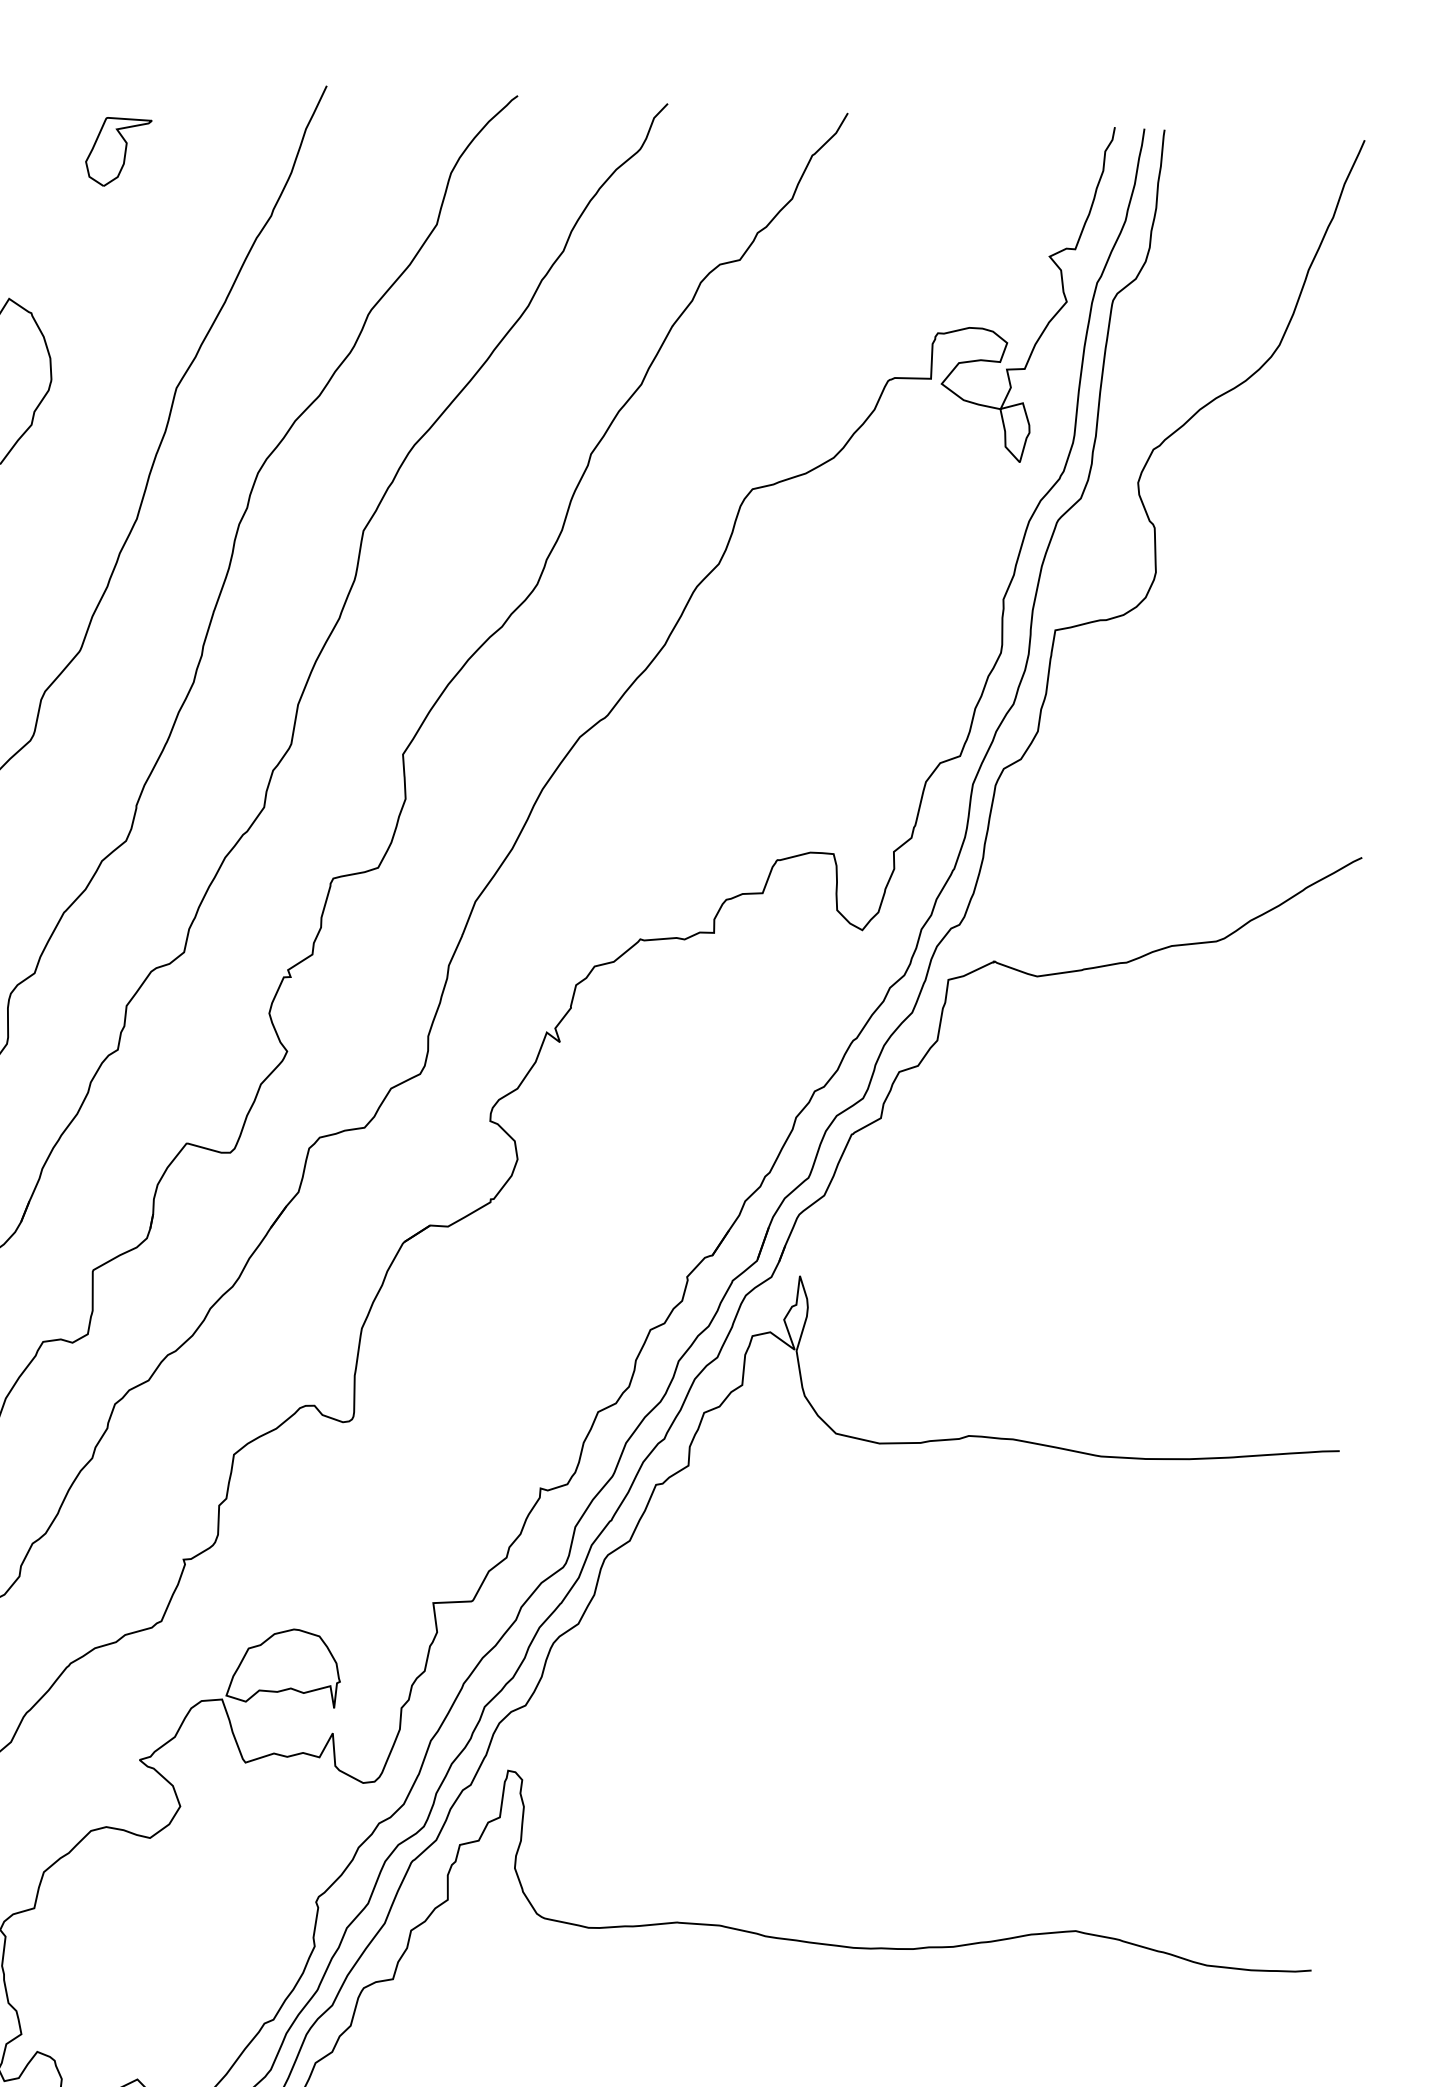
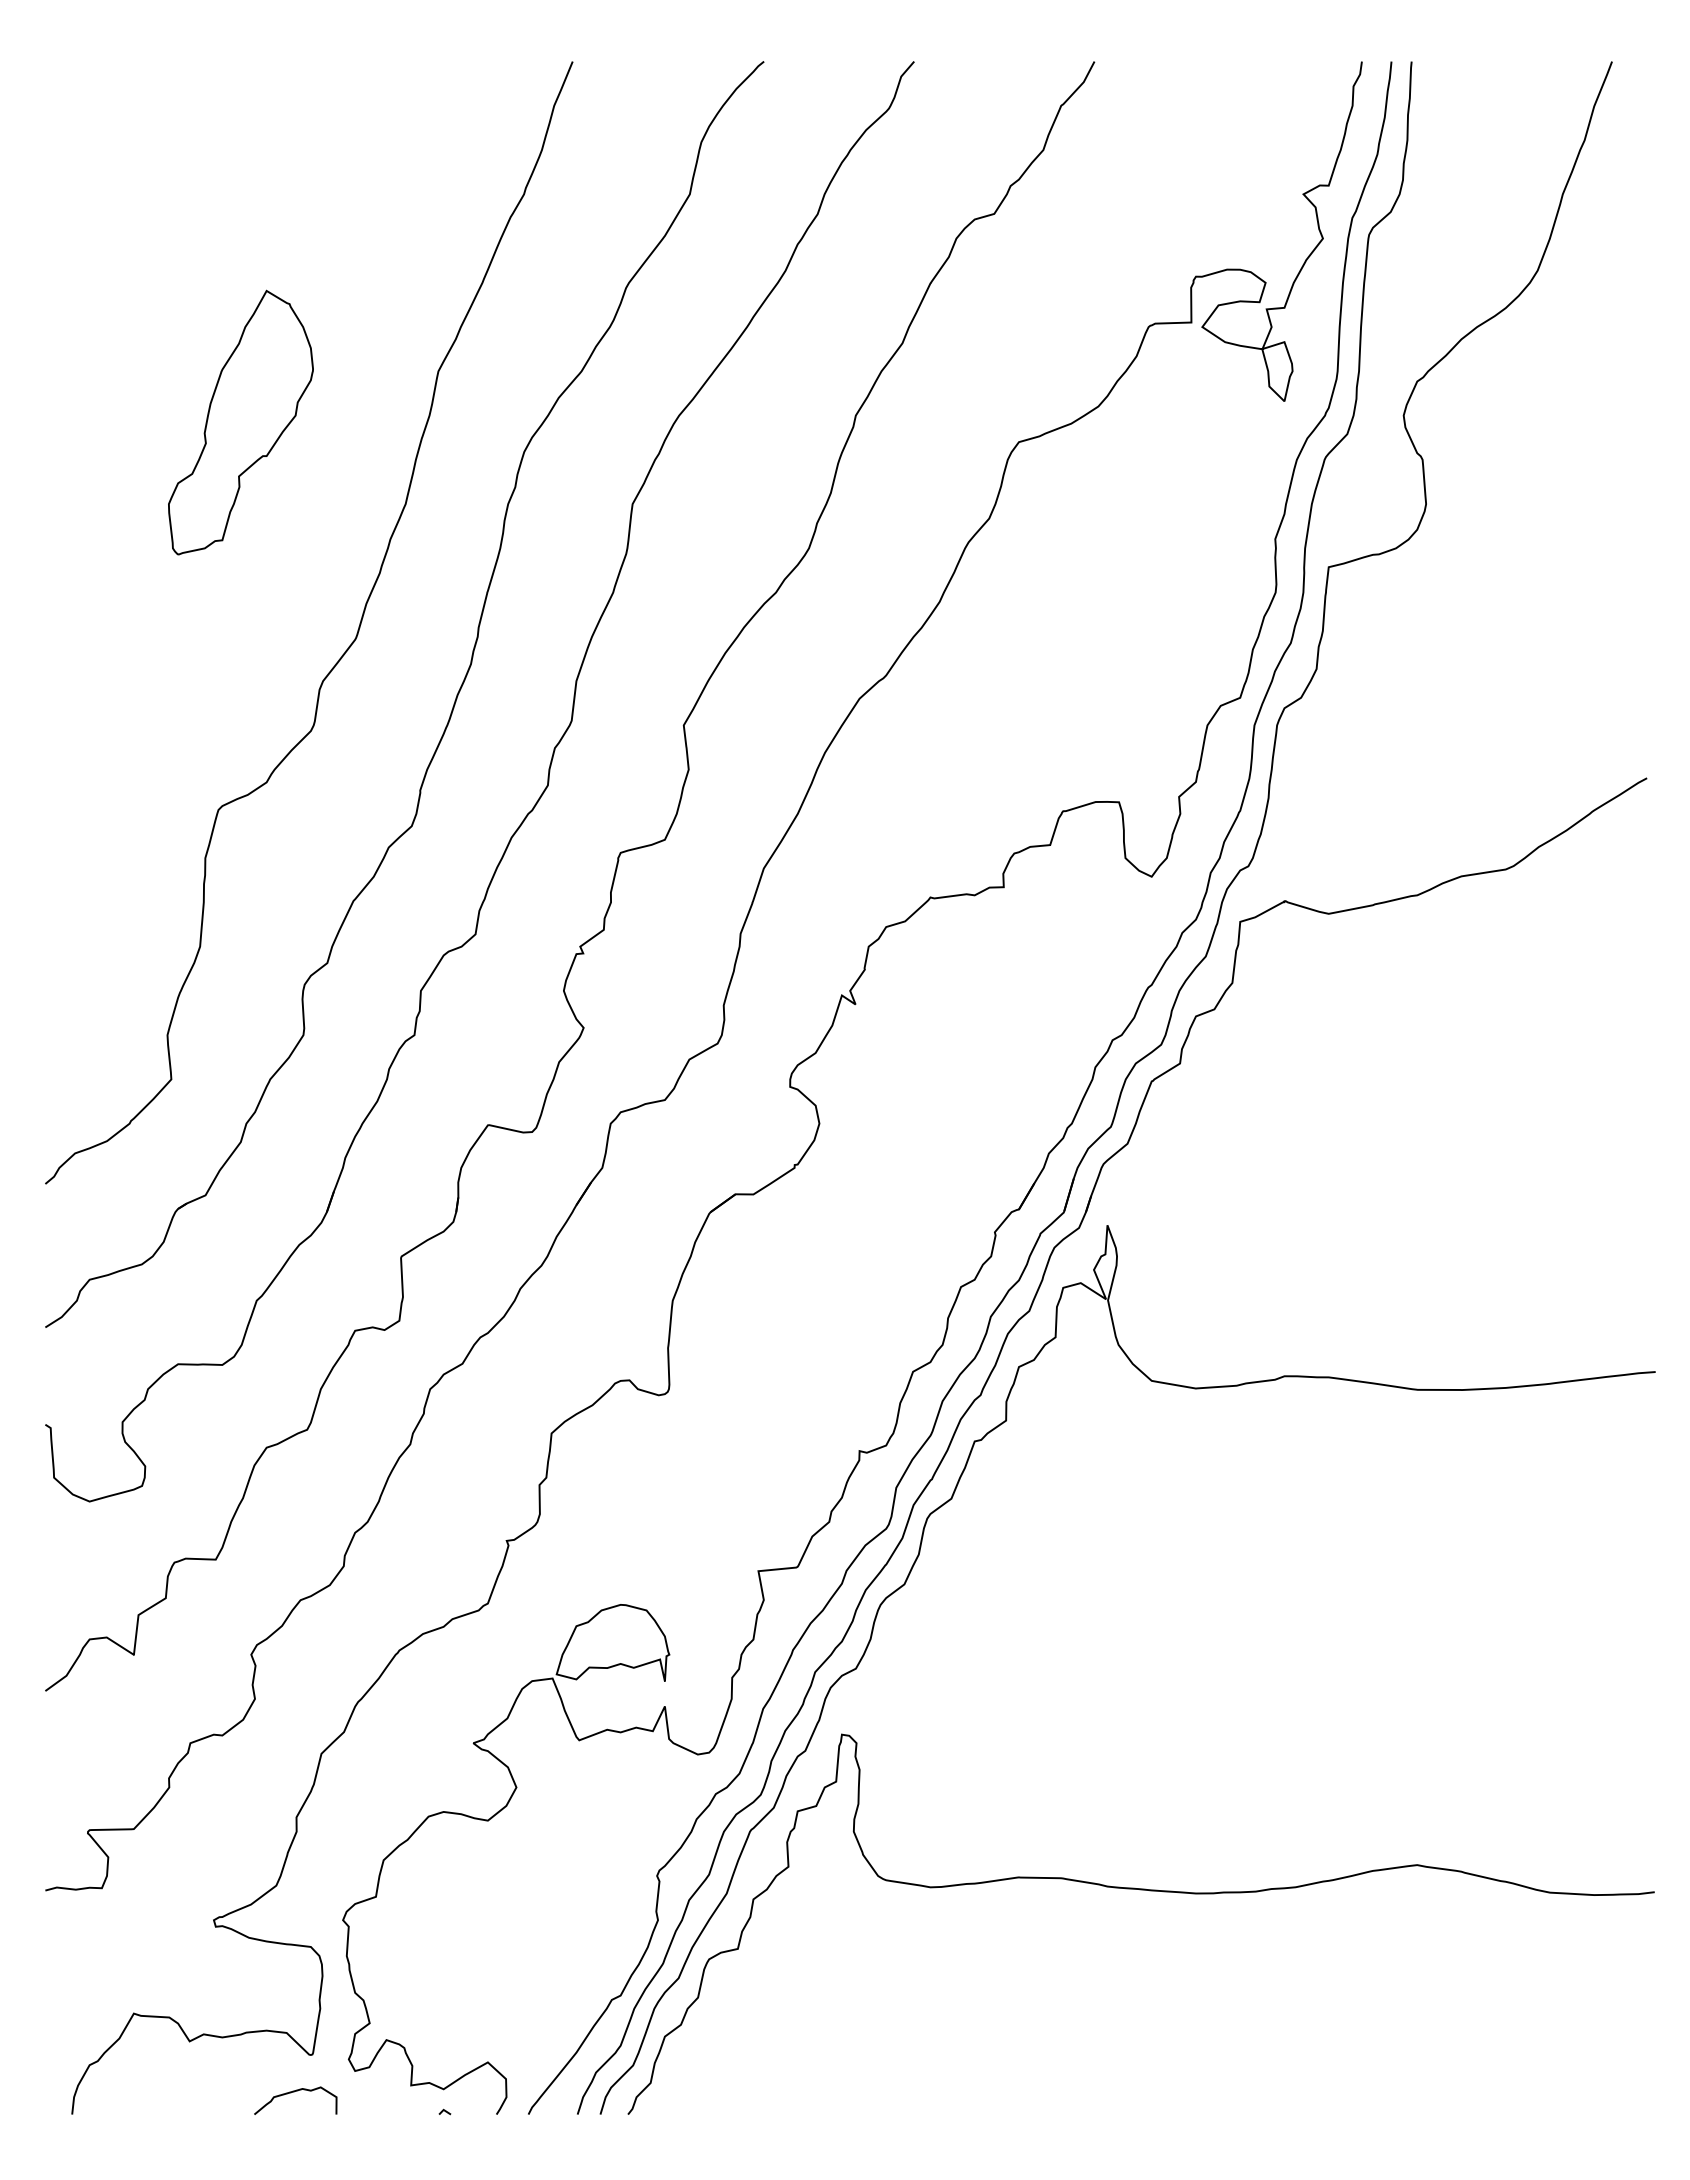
part: (117, 151) -> (367, 138), removed

